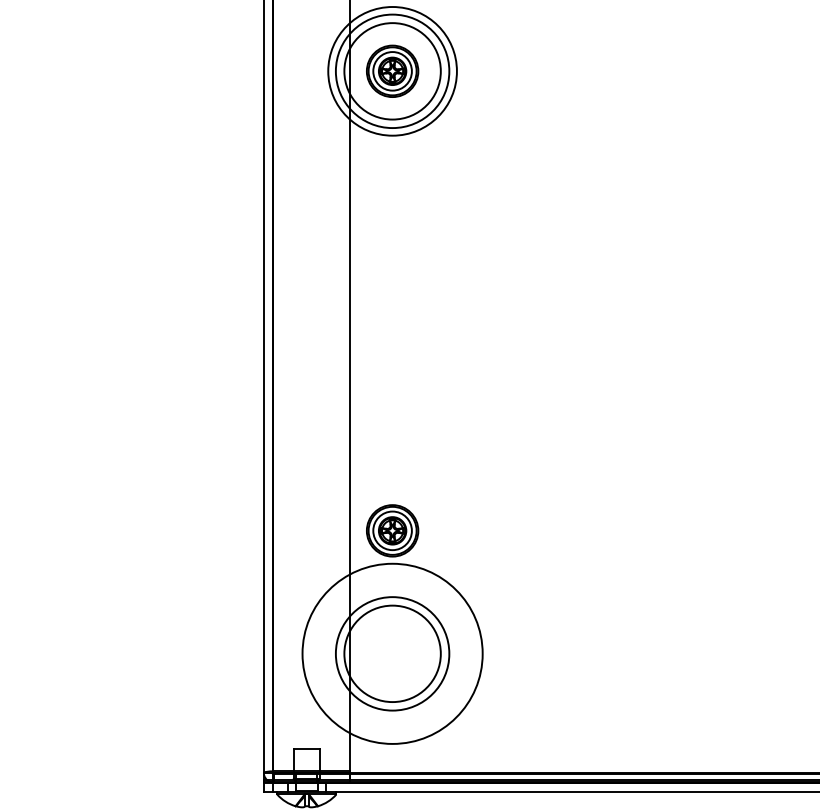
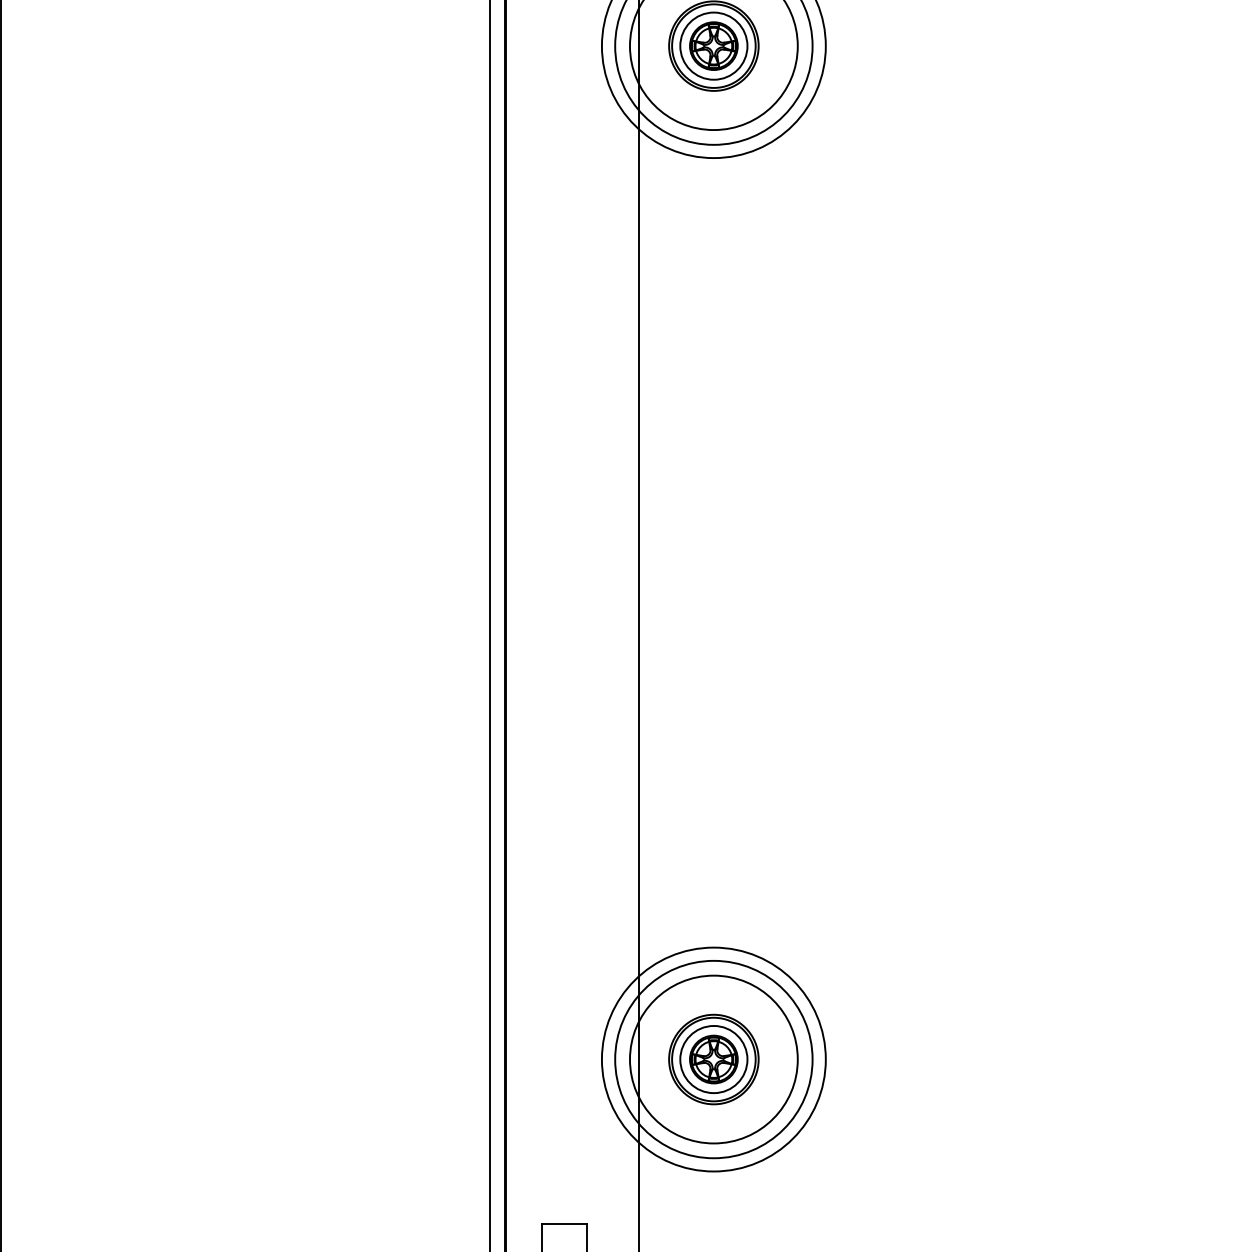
part: (392, 530) -> (713, 1058), moved
circle: (392, 653) -> (713, 1058), size x0.71

